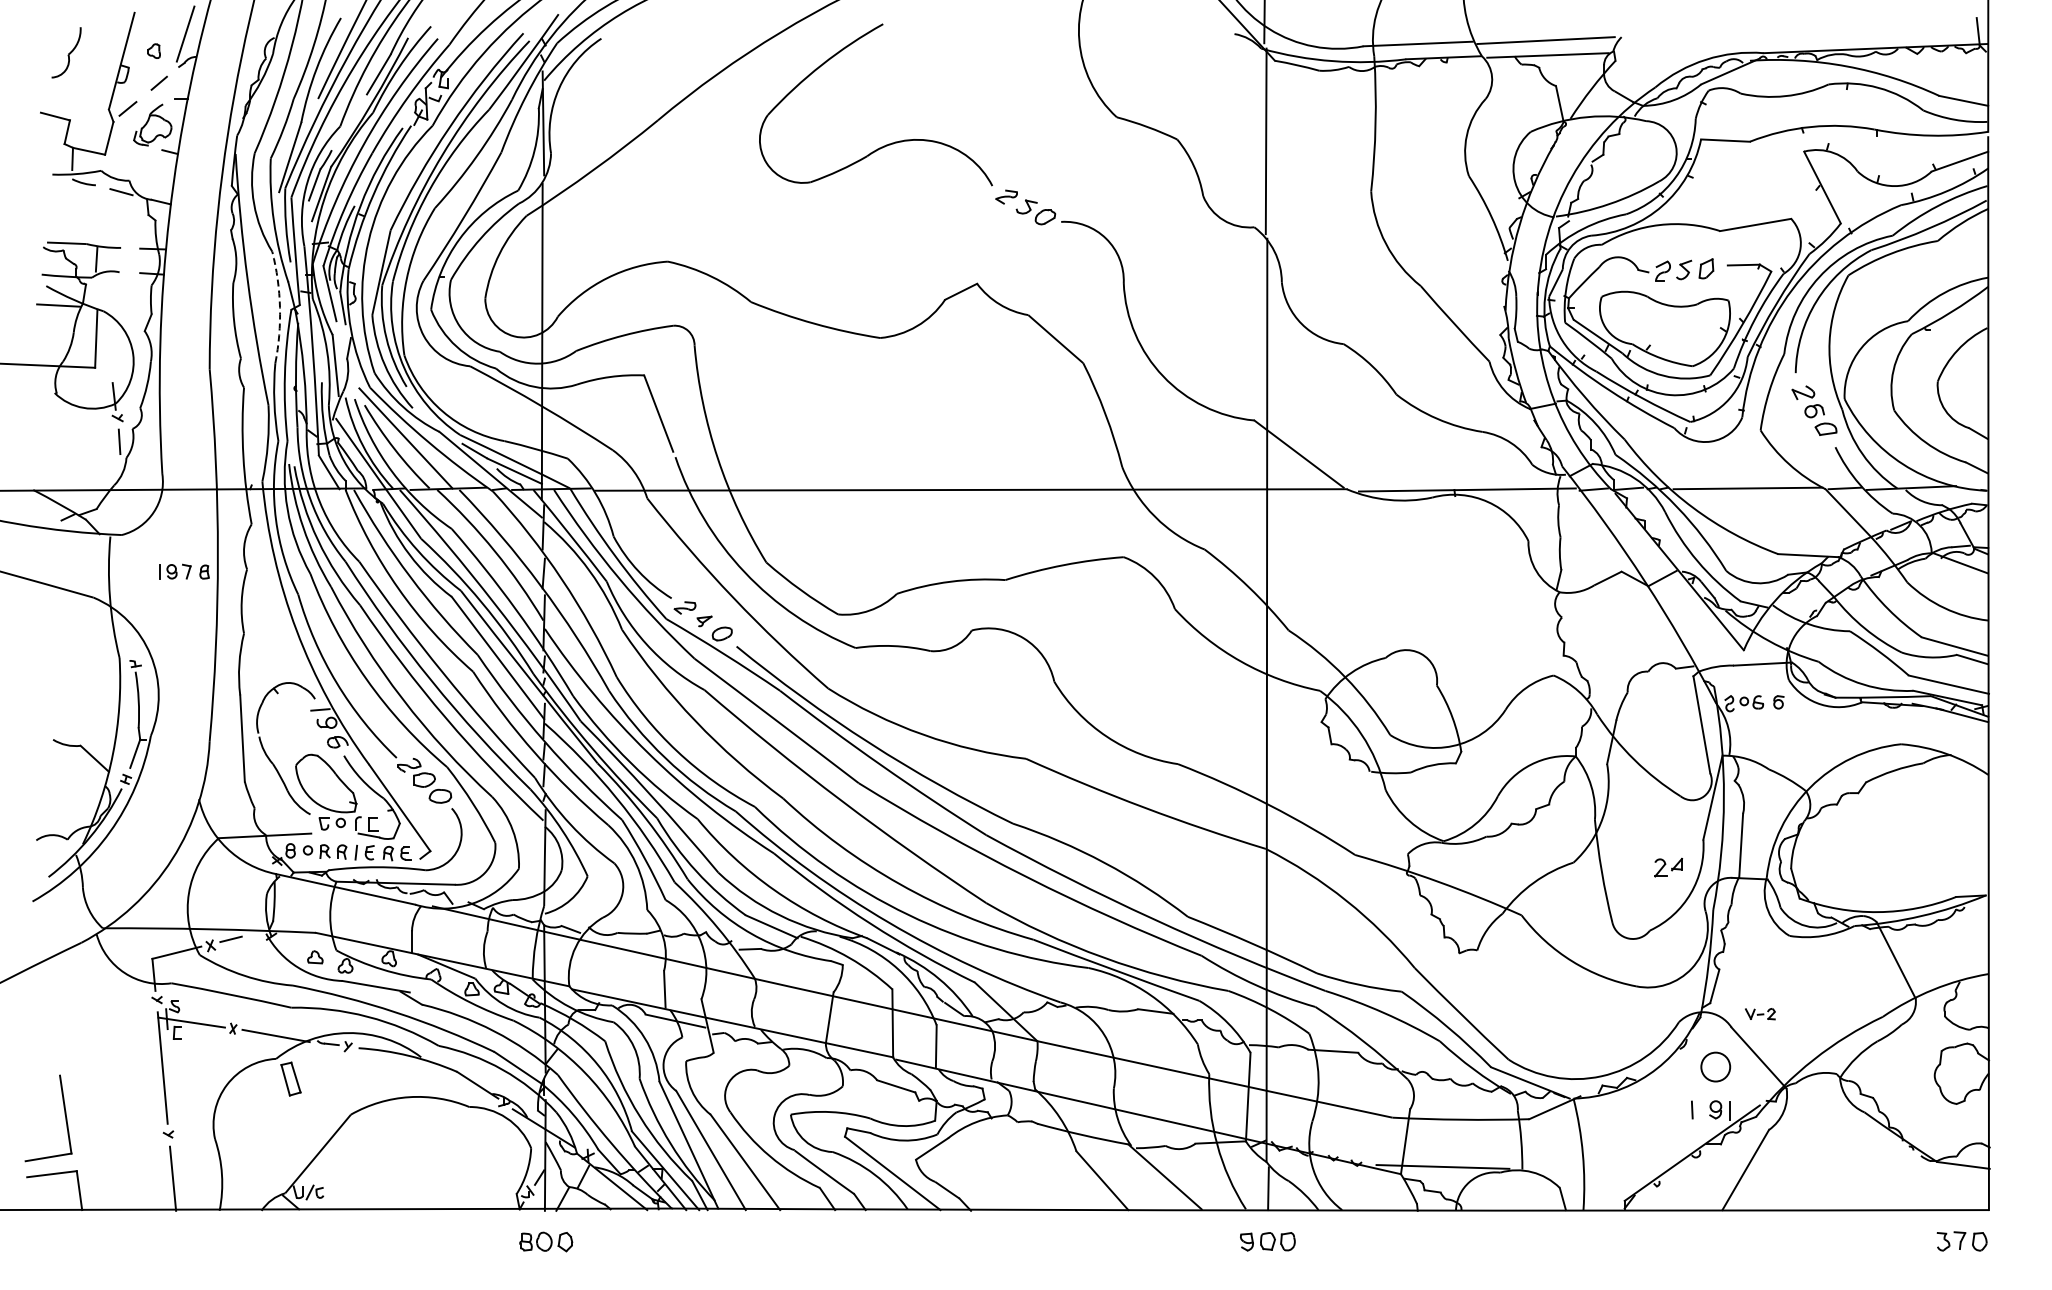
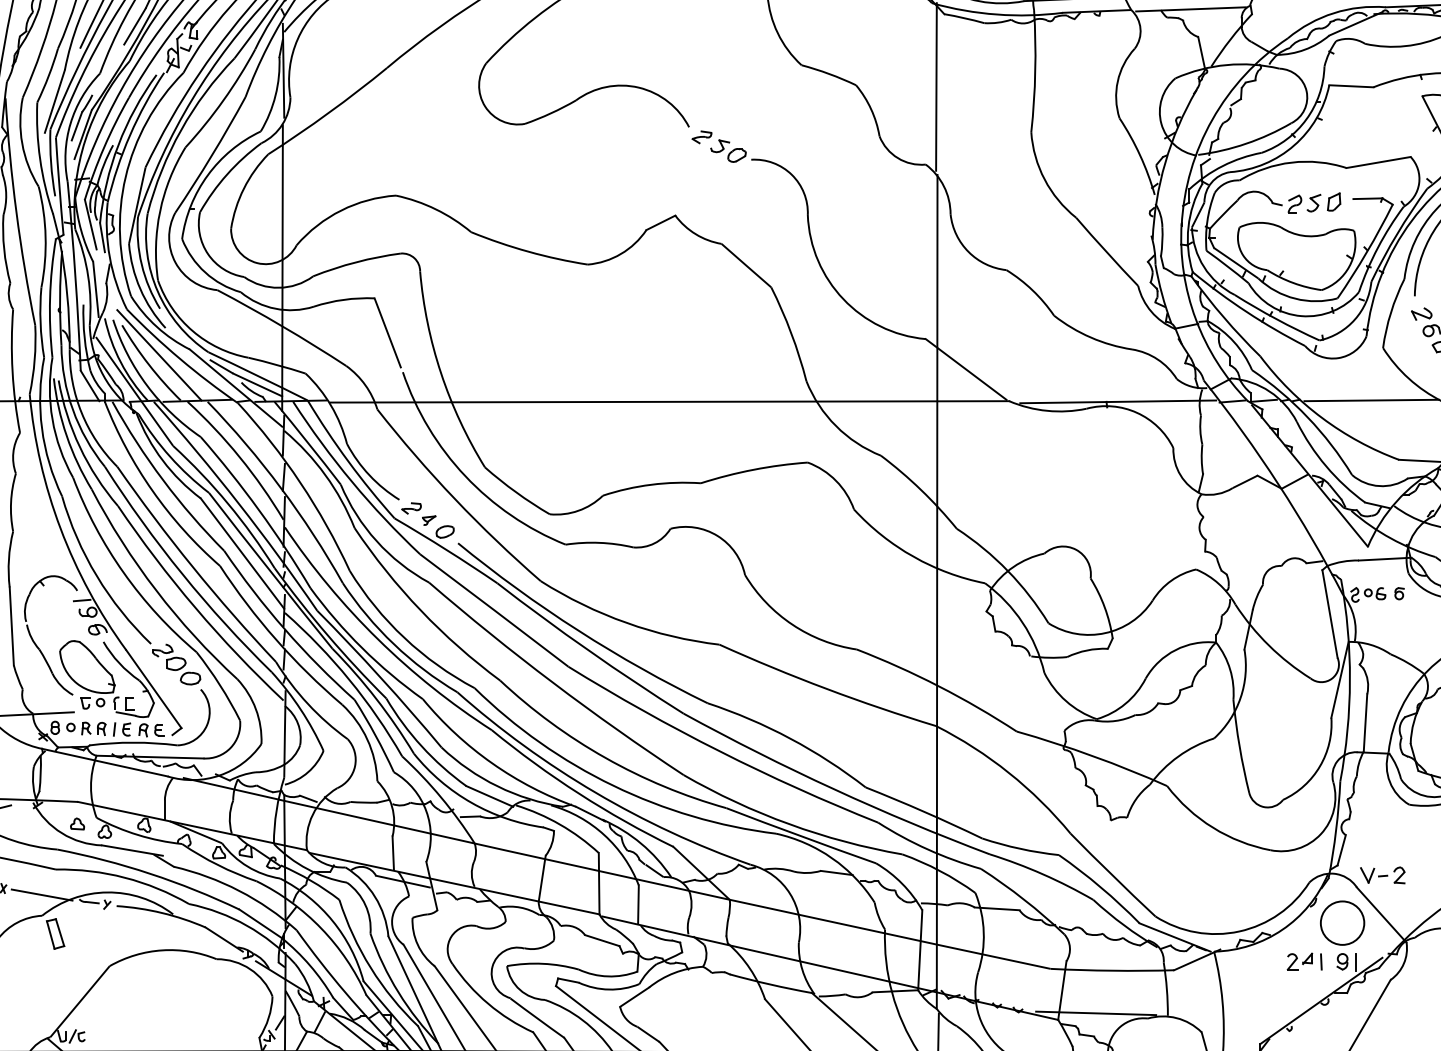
arc: (280, 307) -> (46, 237), dashed -> solid
part: (1668, 867) -> (1299, 961), moved
part: (1760, 1013) -> (1382, 874), size x1.67
circle: (1715, 1067) -> (1342, 923), size x1.67

